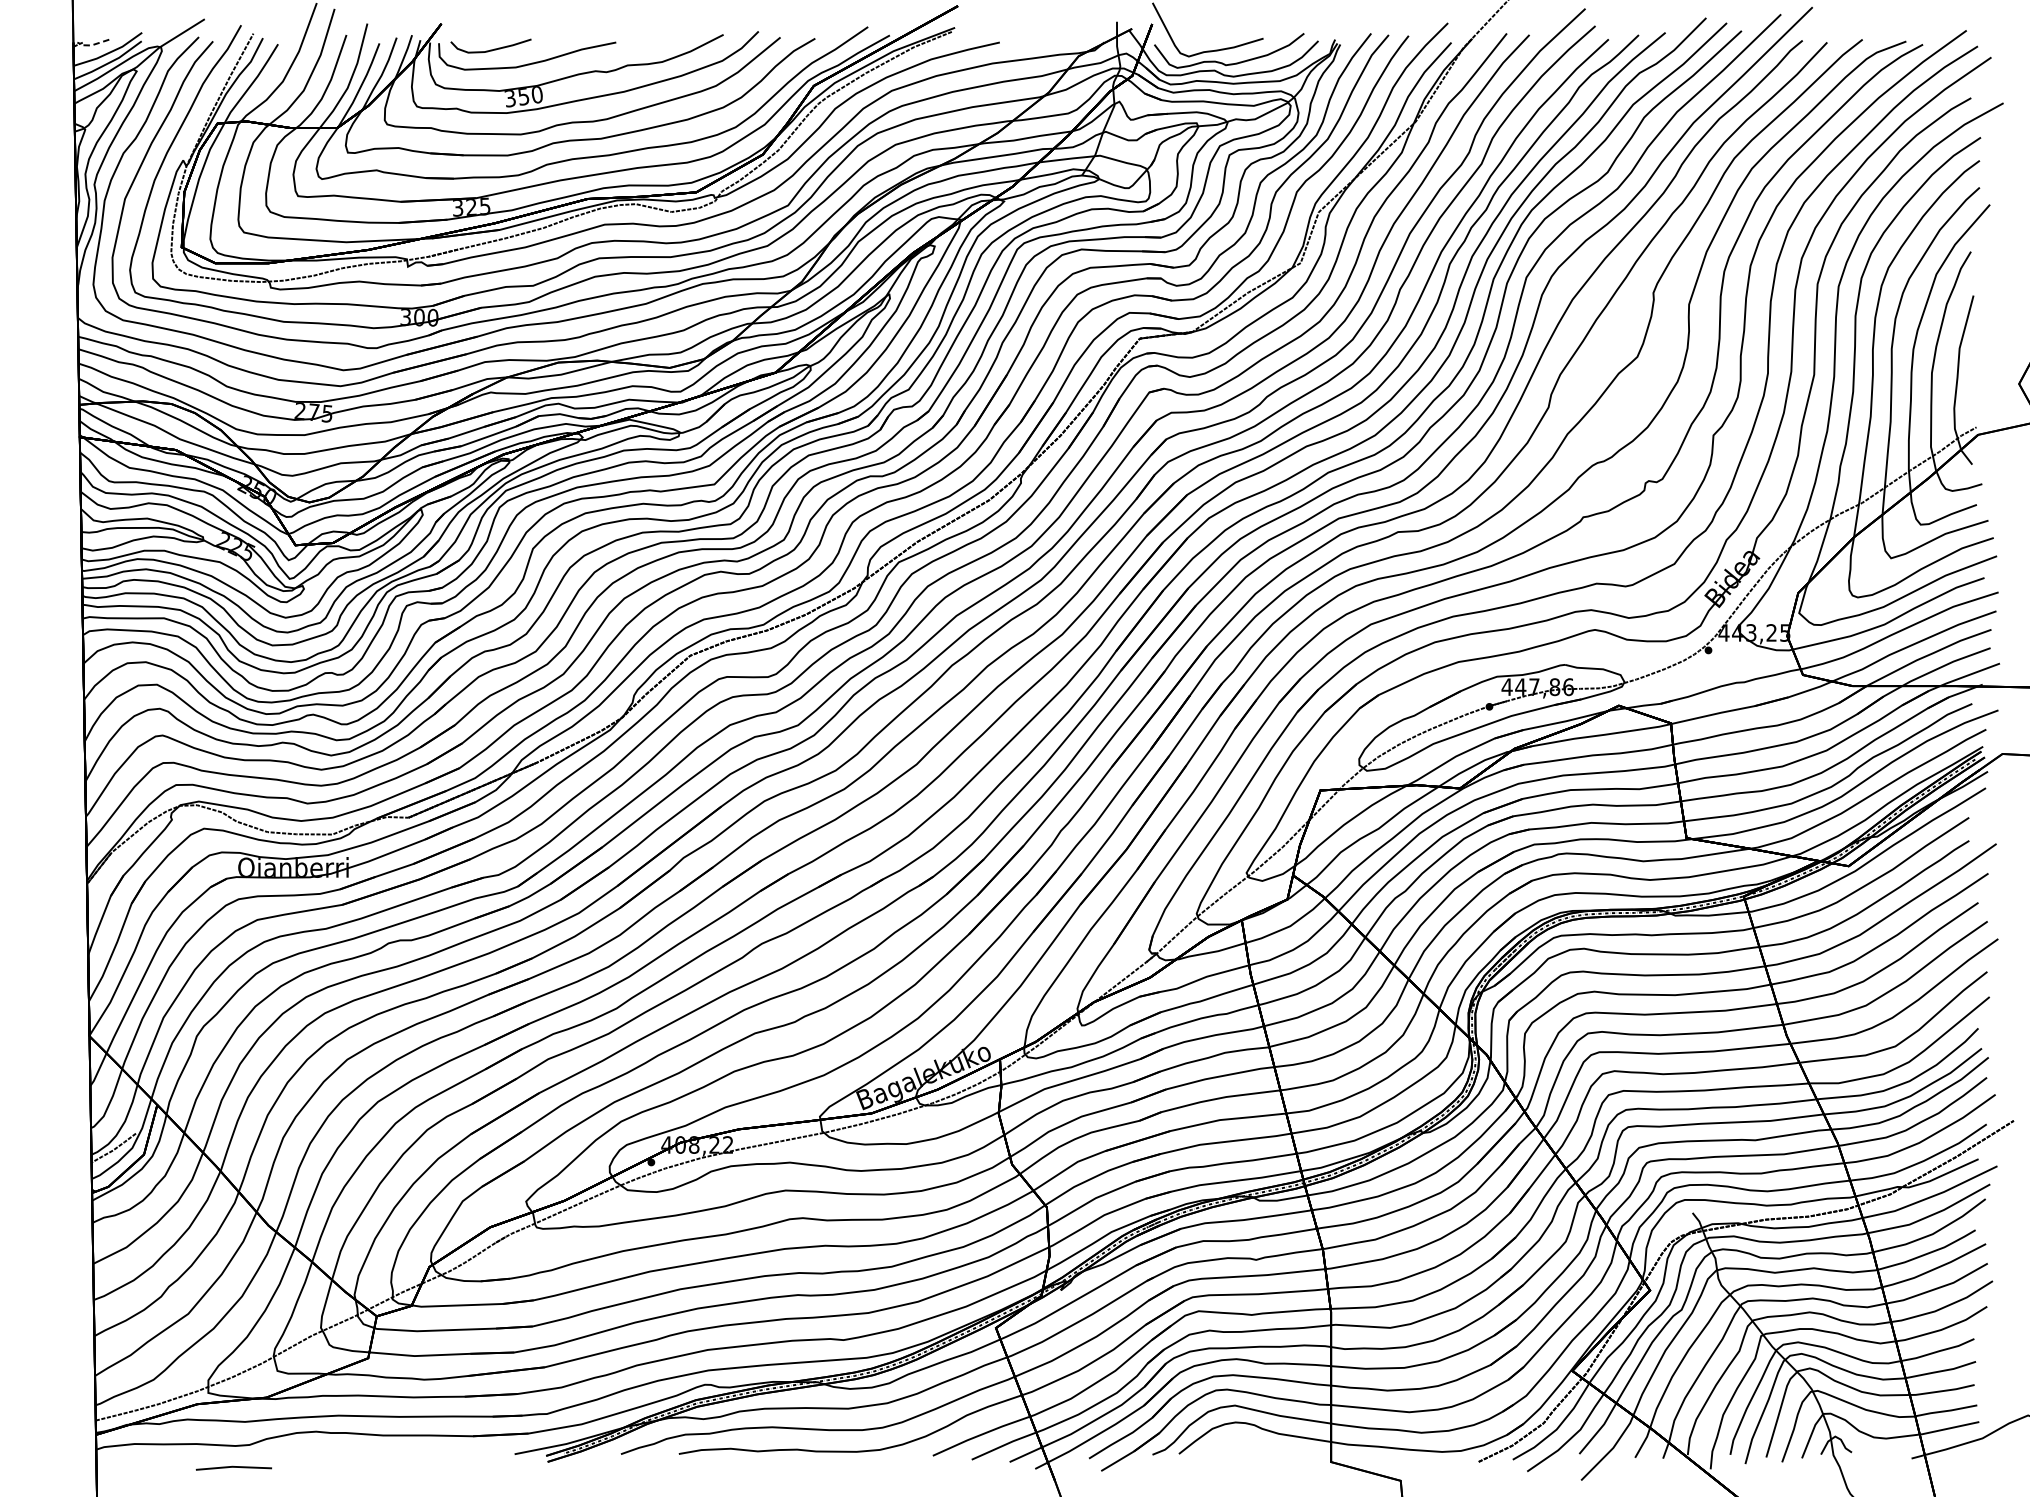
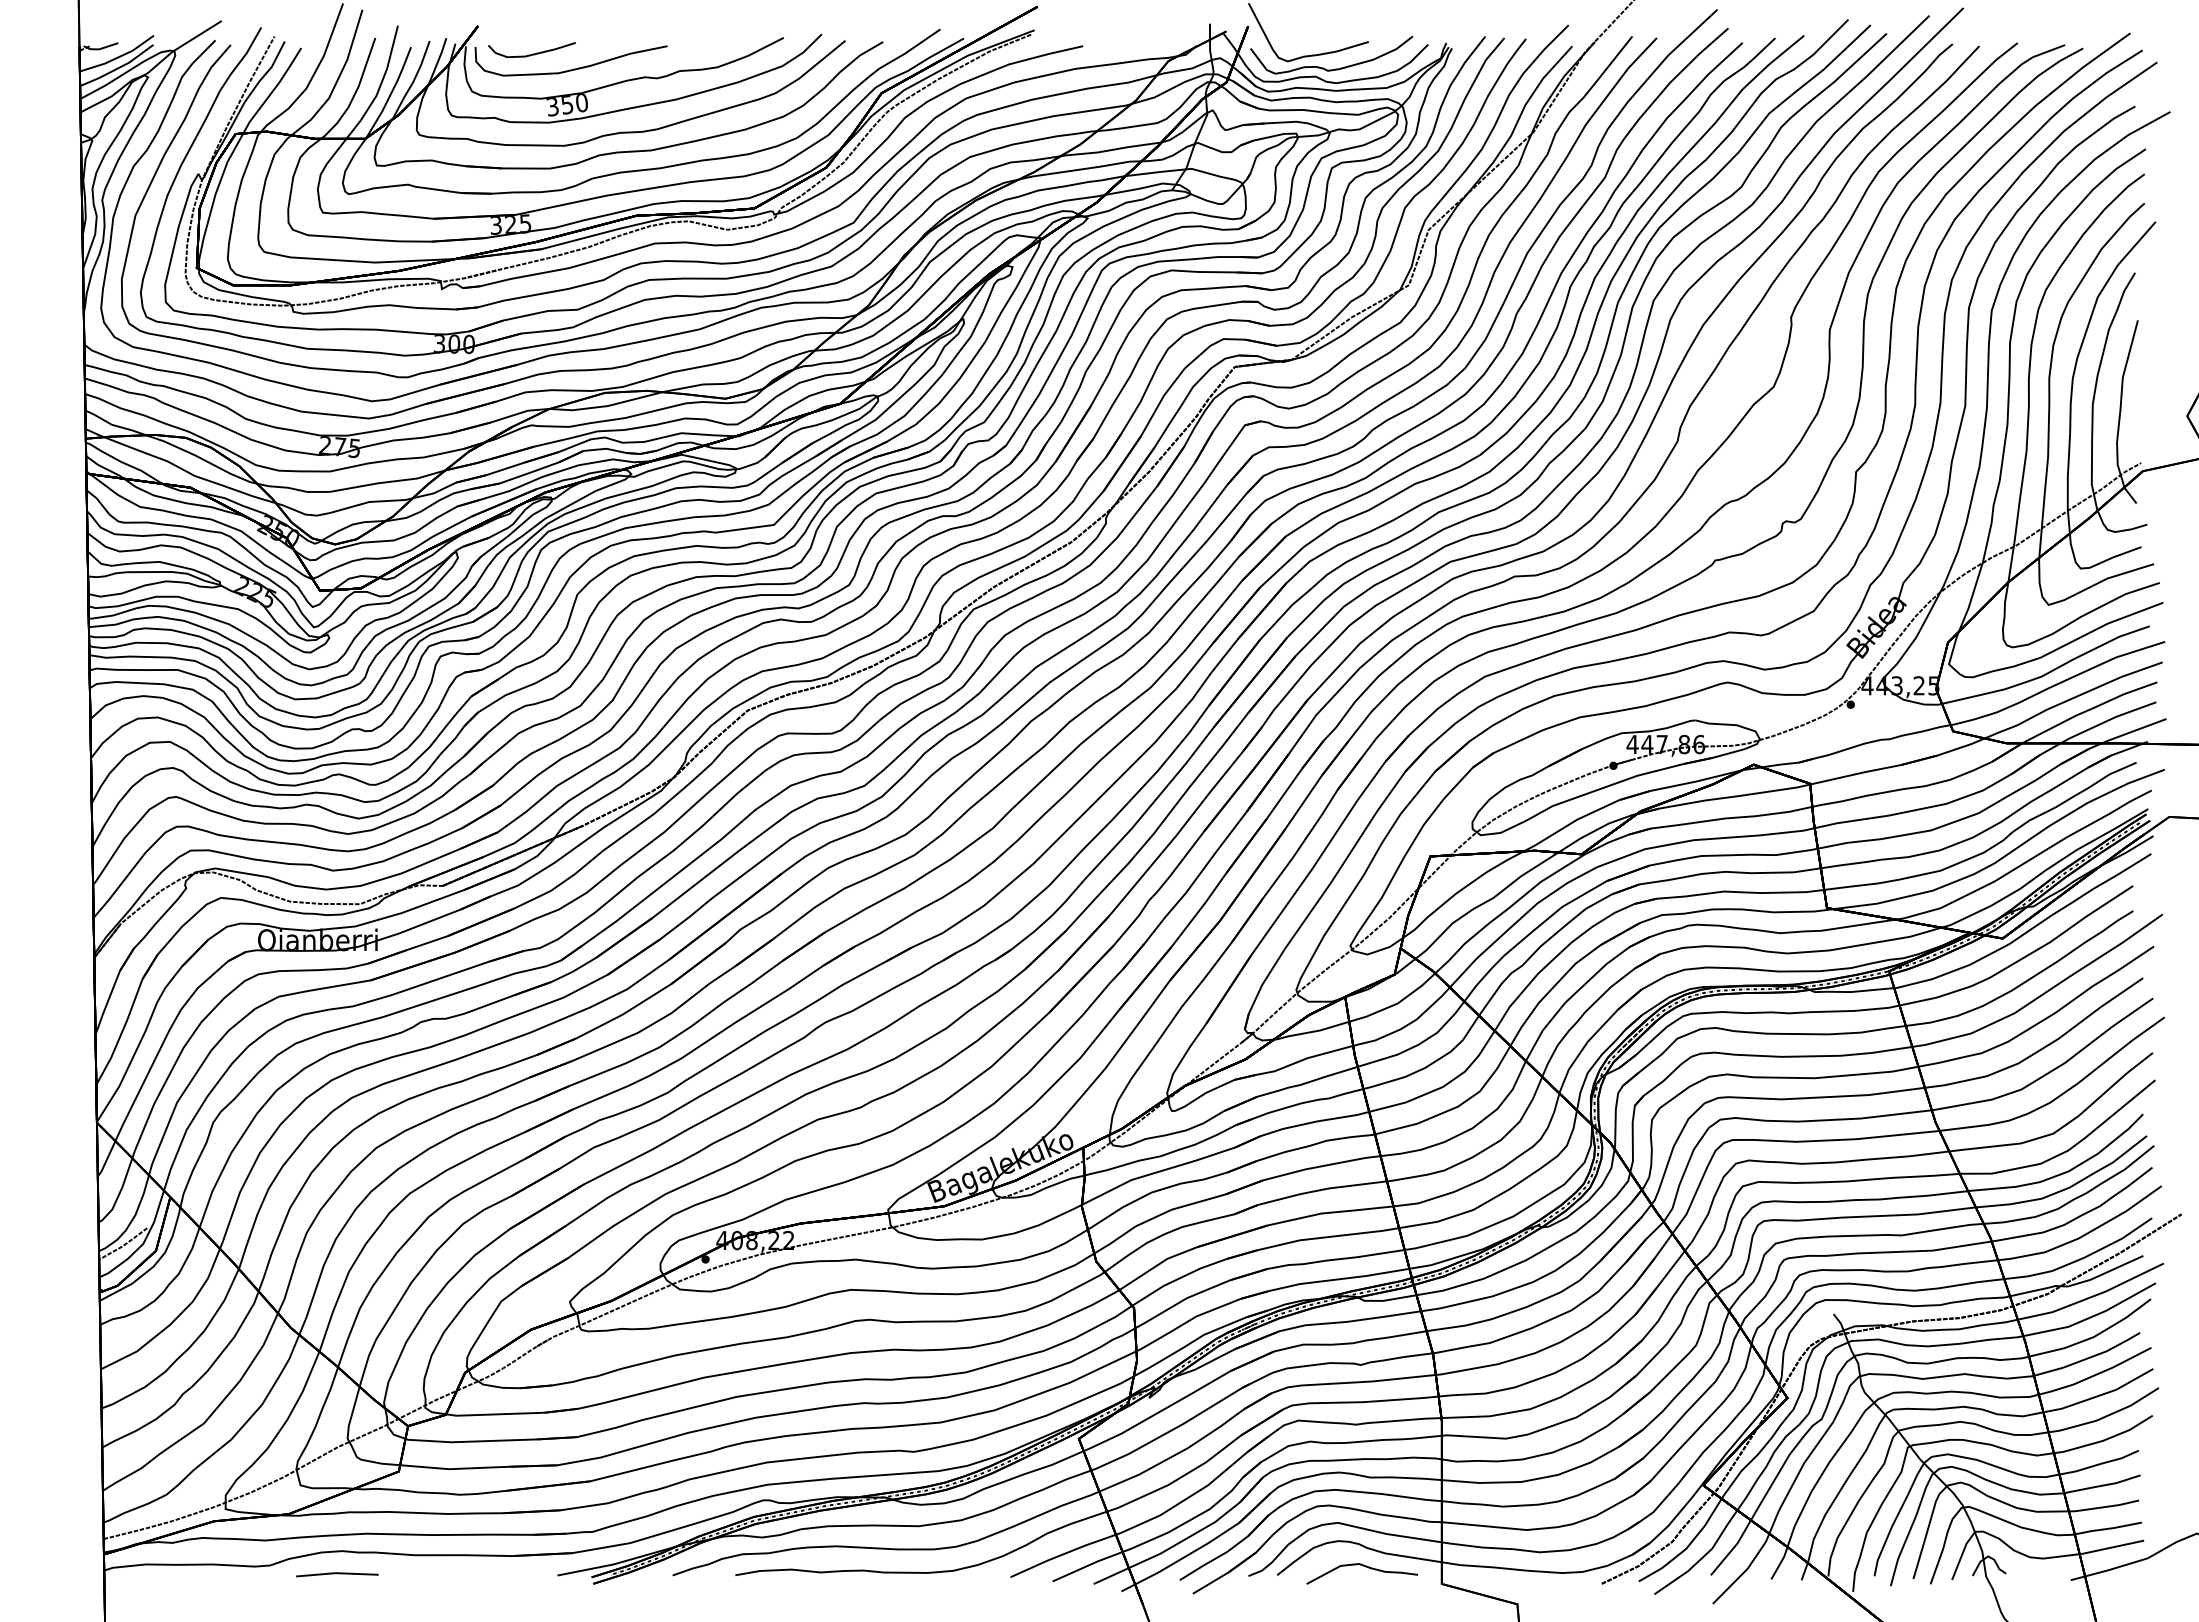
line: (91, 45) -> (99, 49), dashed -> solid
curve: (1257, 1445) -> (1362, 1566), added
line: (234, 1468) -> (337, 1574), moved

